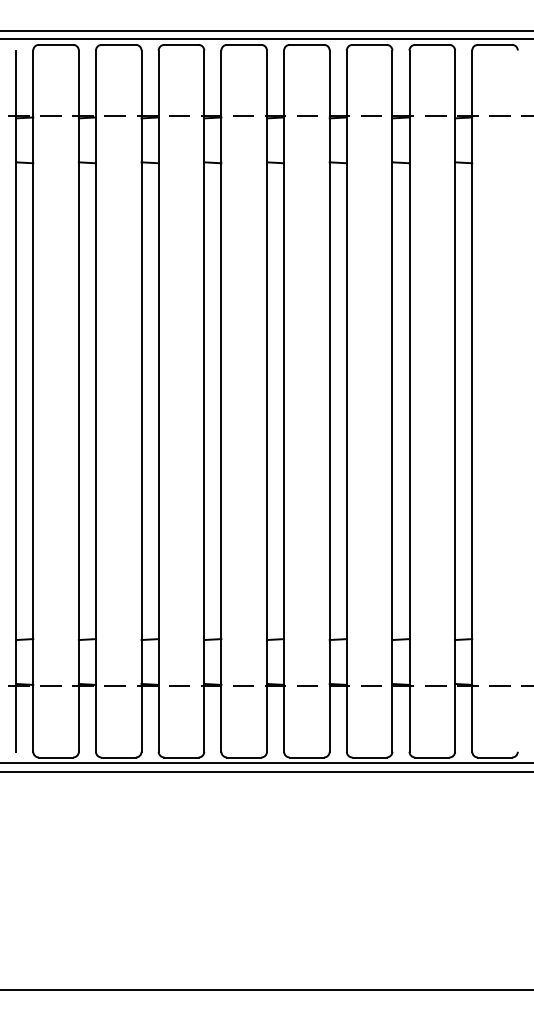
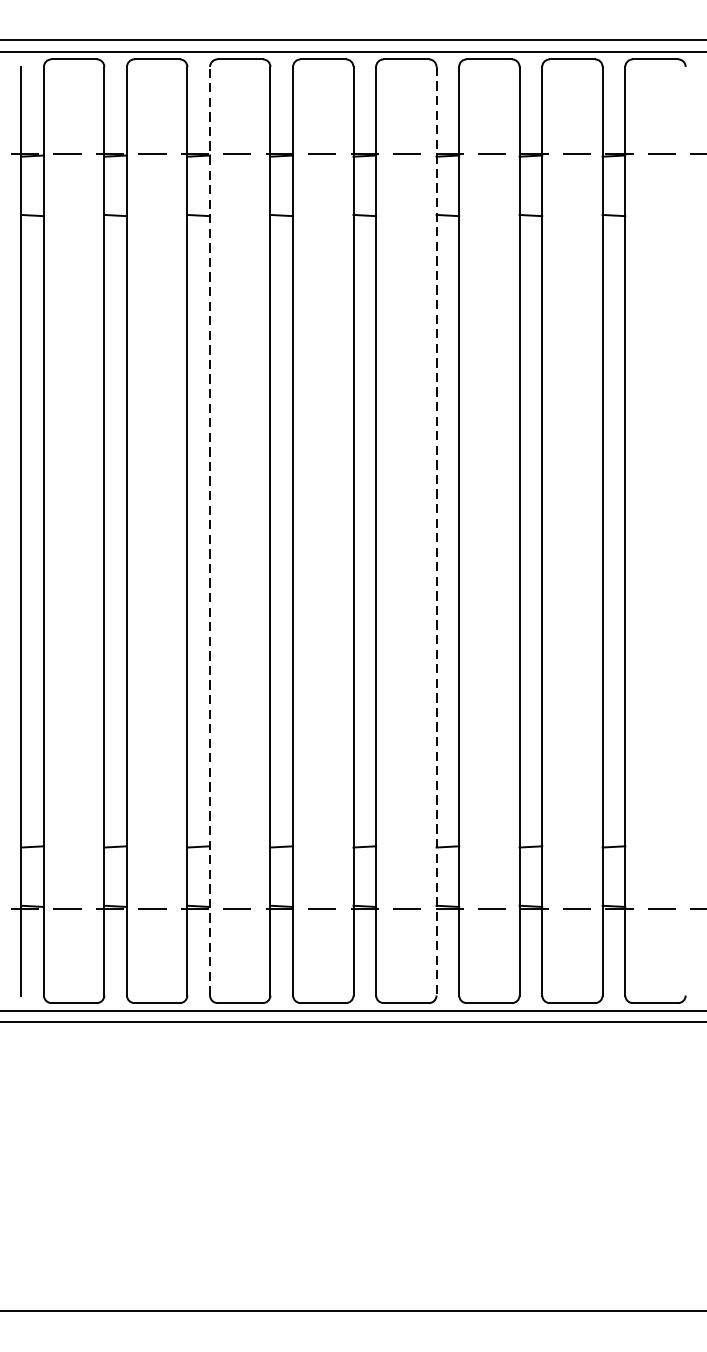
line: (158, 401) -> (209, 531), solid -> dashed
line: (329, 401) -> (436, 531), solid -> dashed

